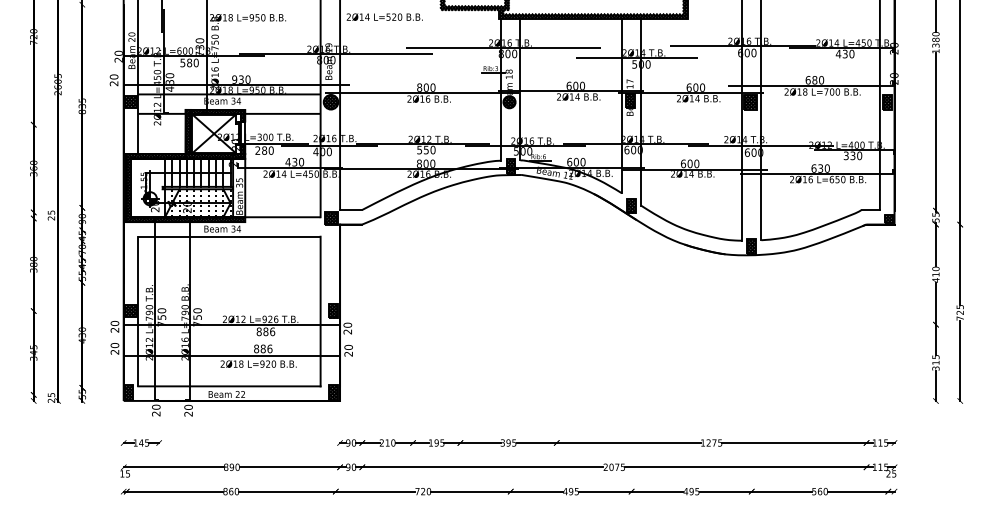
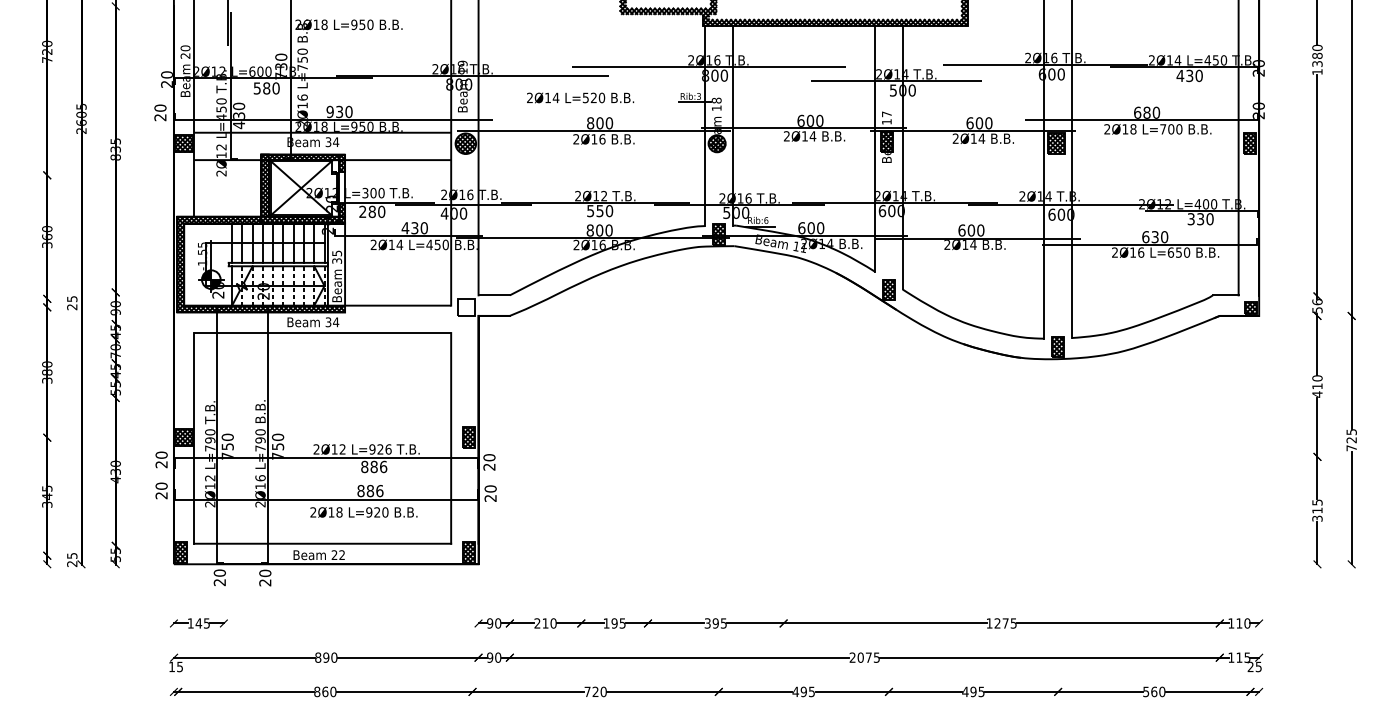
text: (384, 16) -> (580, 97), moved
text: (935, 215) -> (1317, 302), 55 -> 56
hatch: (330, 217) -> (465, 306), removed
text: (886, 443) -> (1247, 623), 115 -> 110

